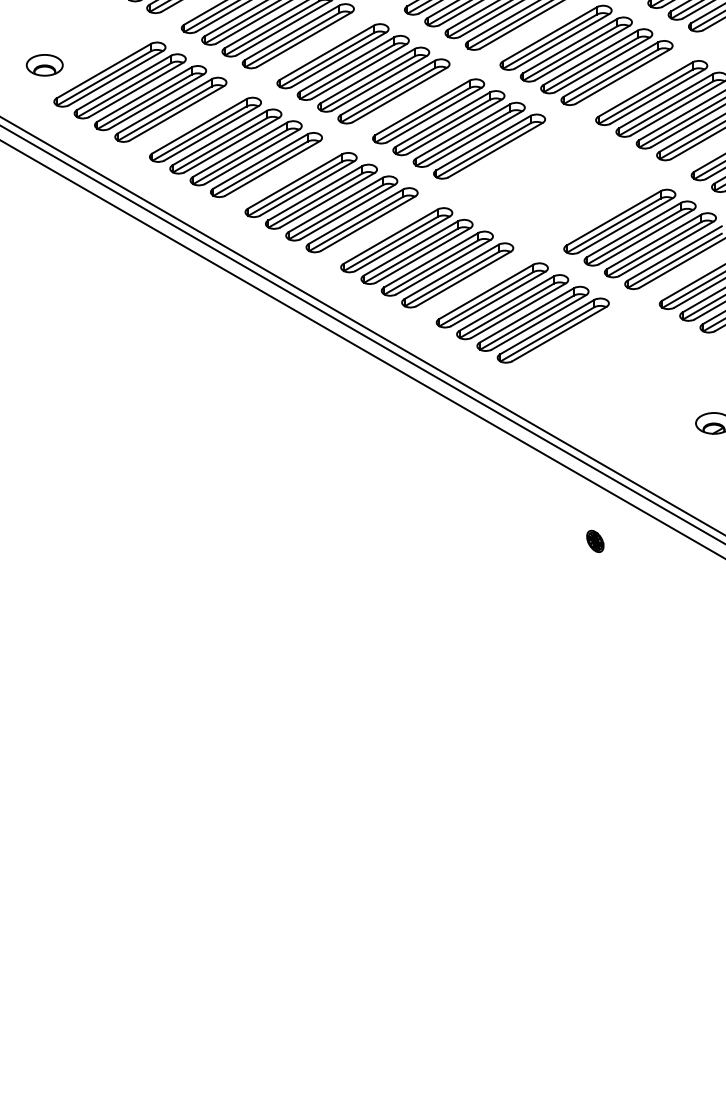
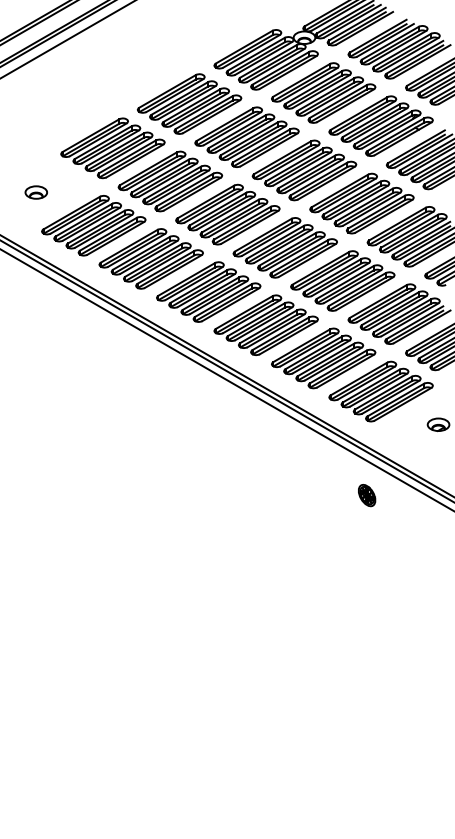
part: (43, 65) -> (35, 192), moved
part: (554, 183) -> (342, 280), added
part: (617, 368) -> (380, 391), added
part: (595, 541) -> (367, 495), size x1.67

